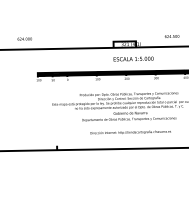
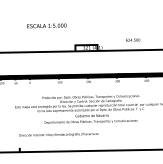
text: (133, 58) -> (46, 25), moved
text: (130, 132) -> (58, 134), moved

